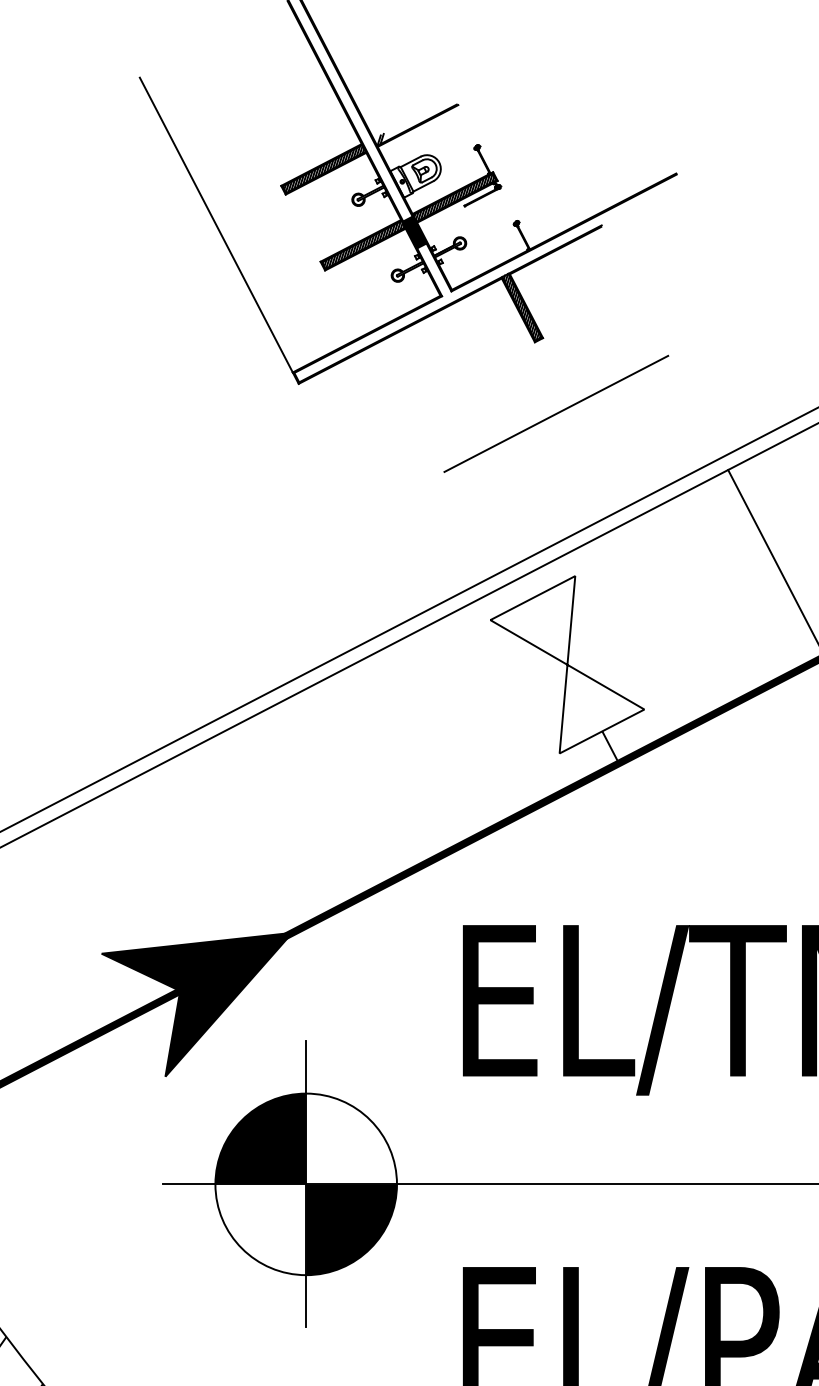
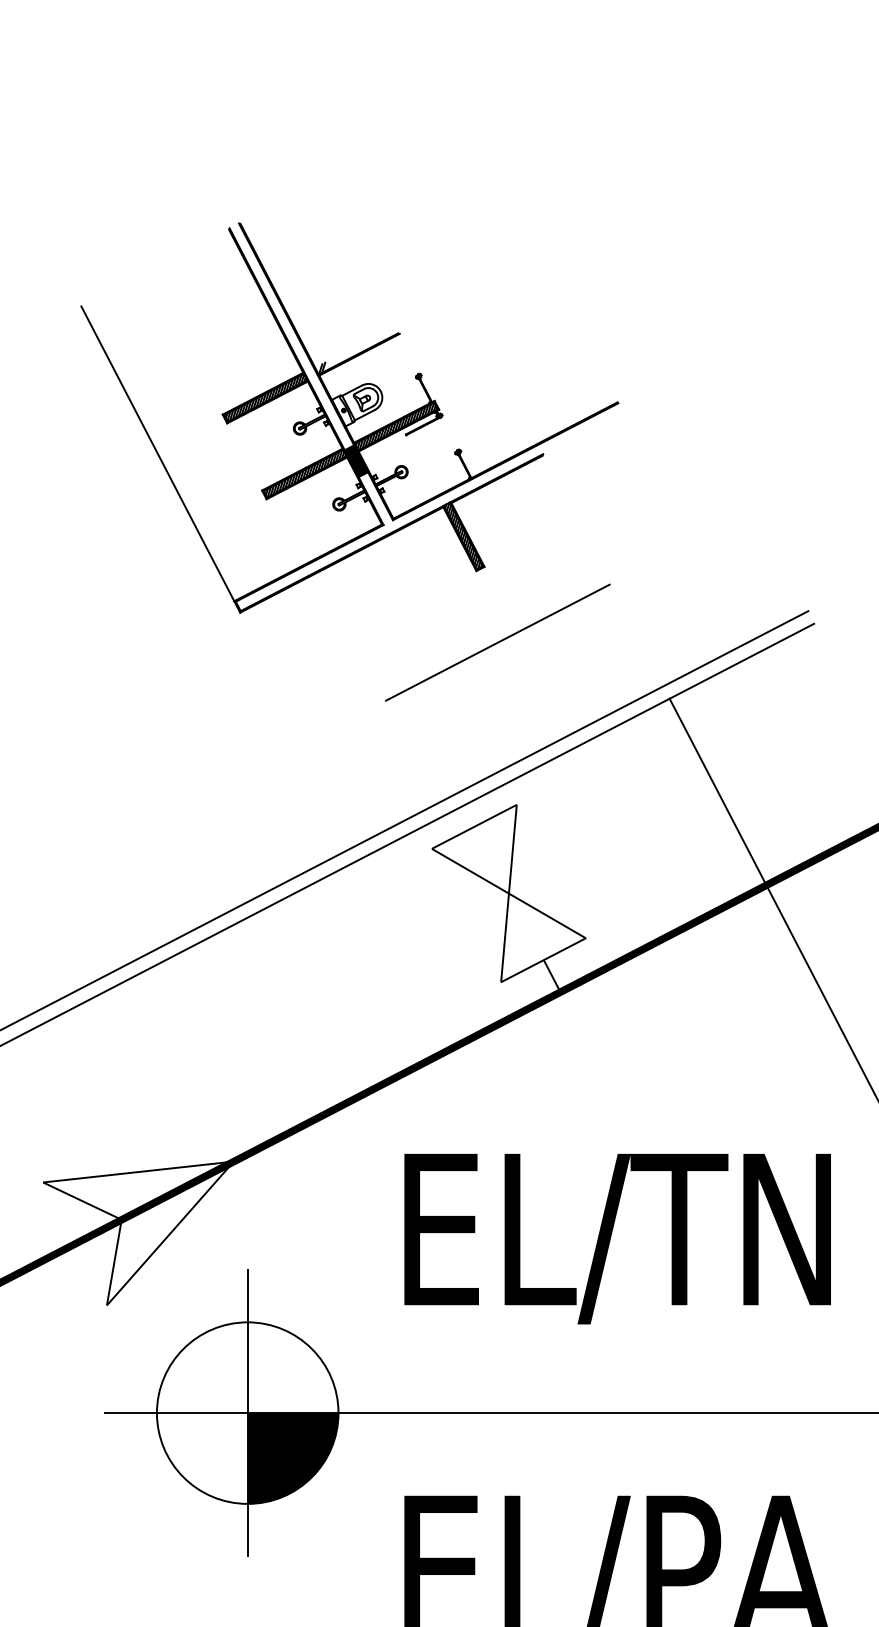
fill: (196, 1004) -> (138, 1233), removed
fill: (259, 1138) -> (201, 1367), removed

